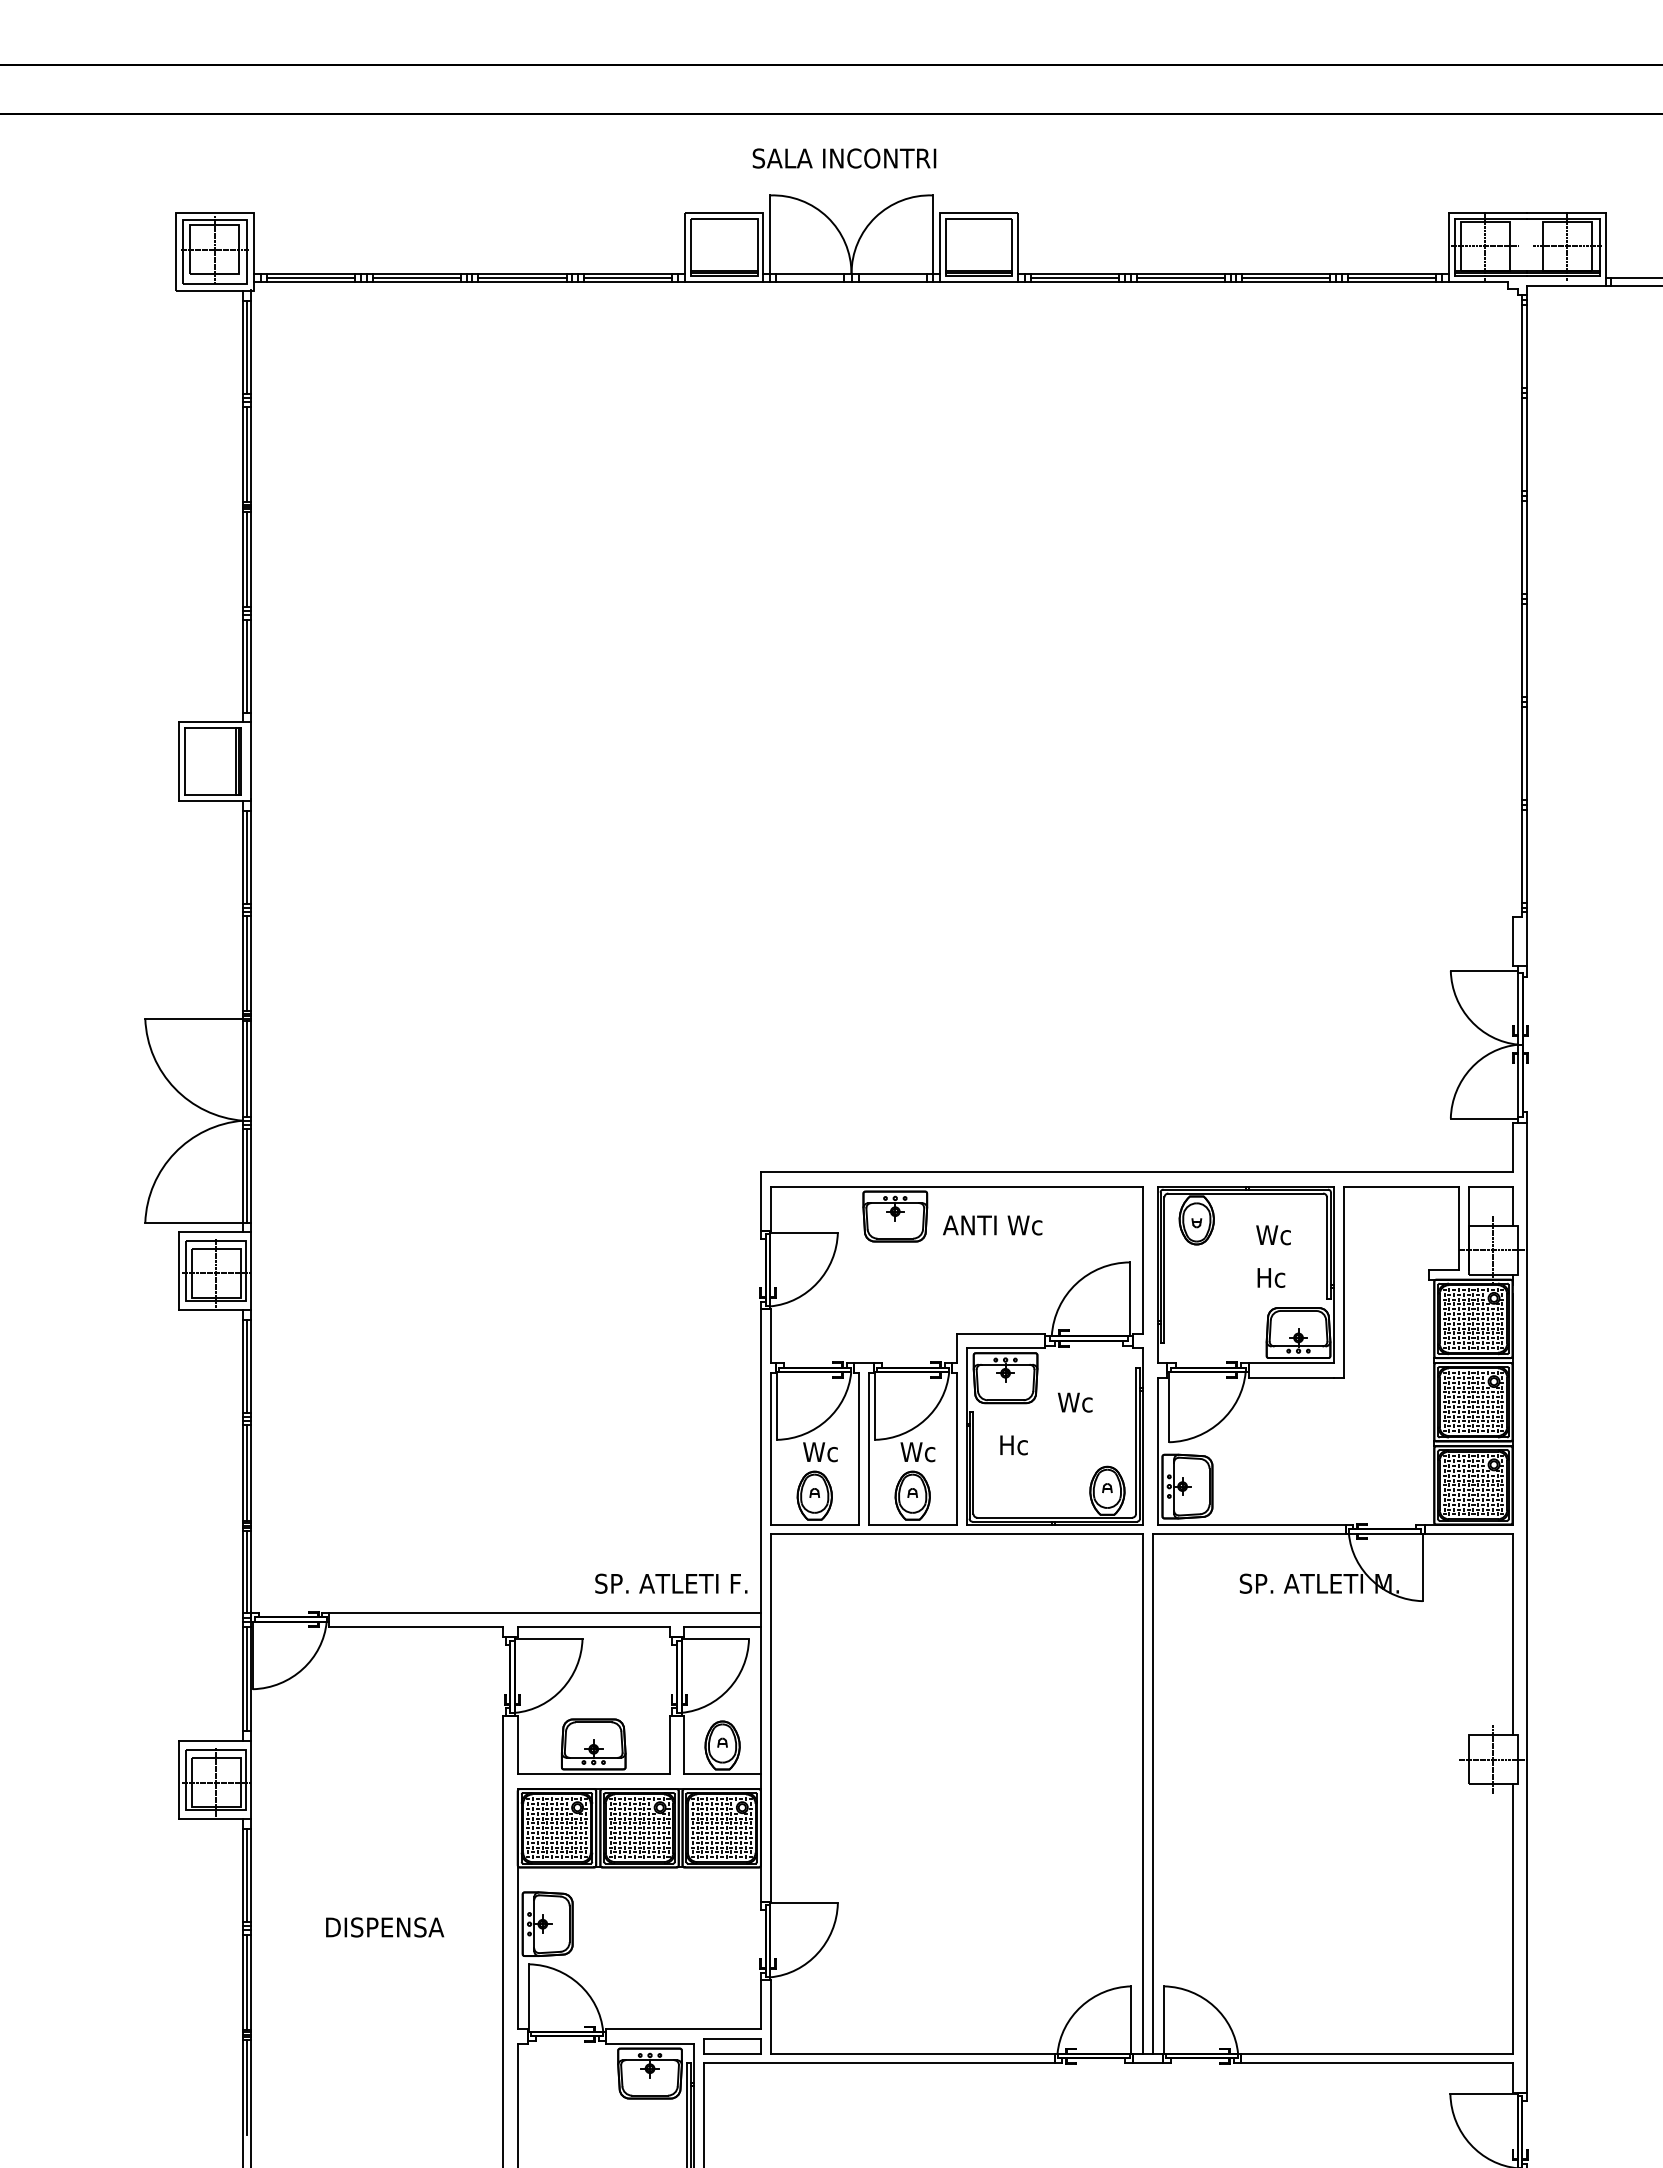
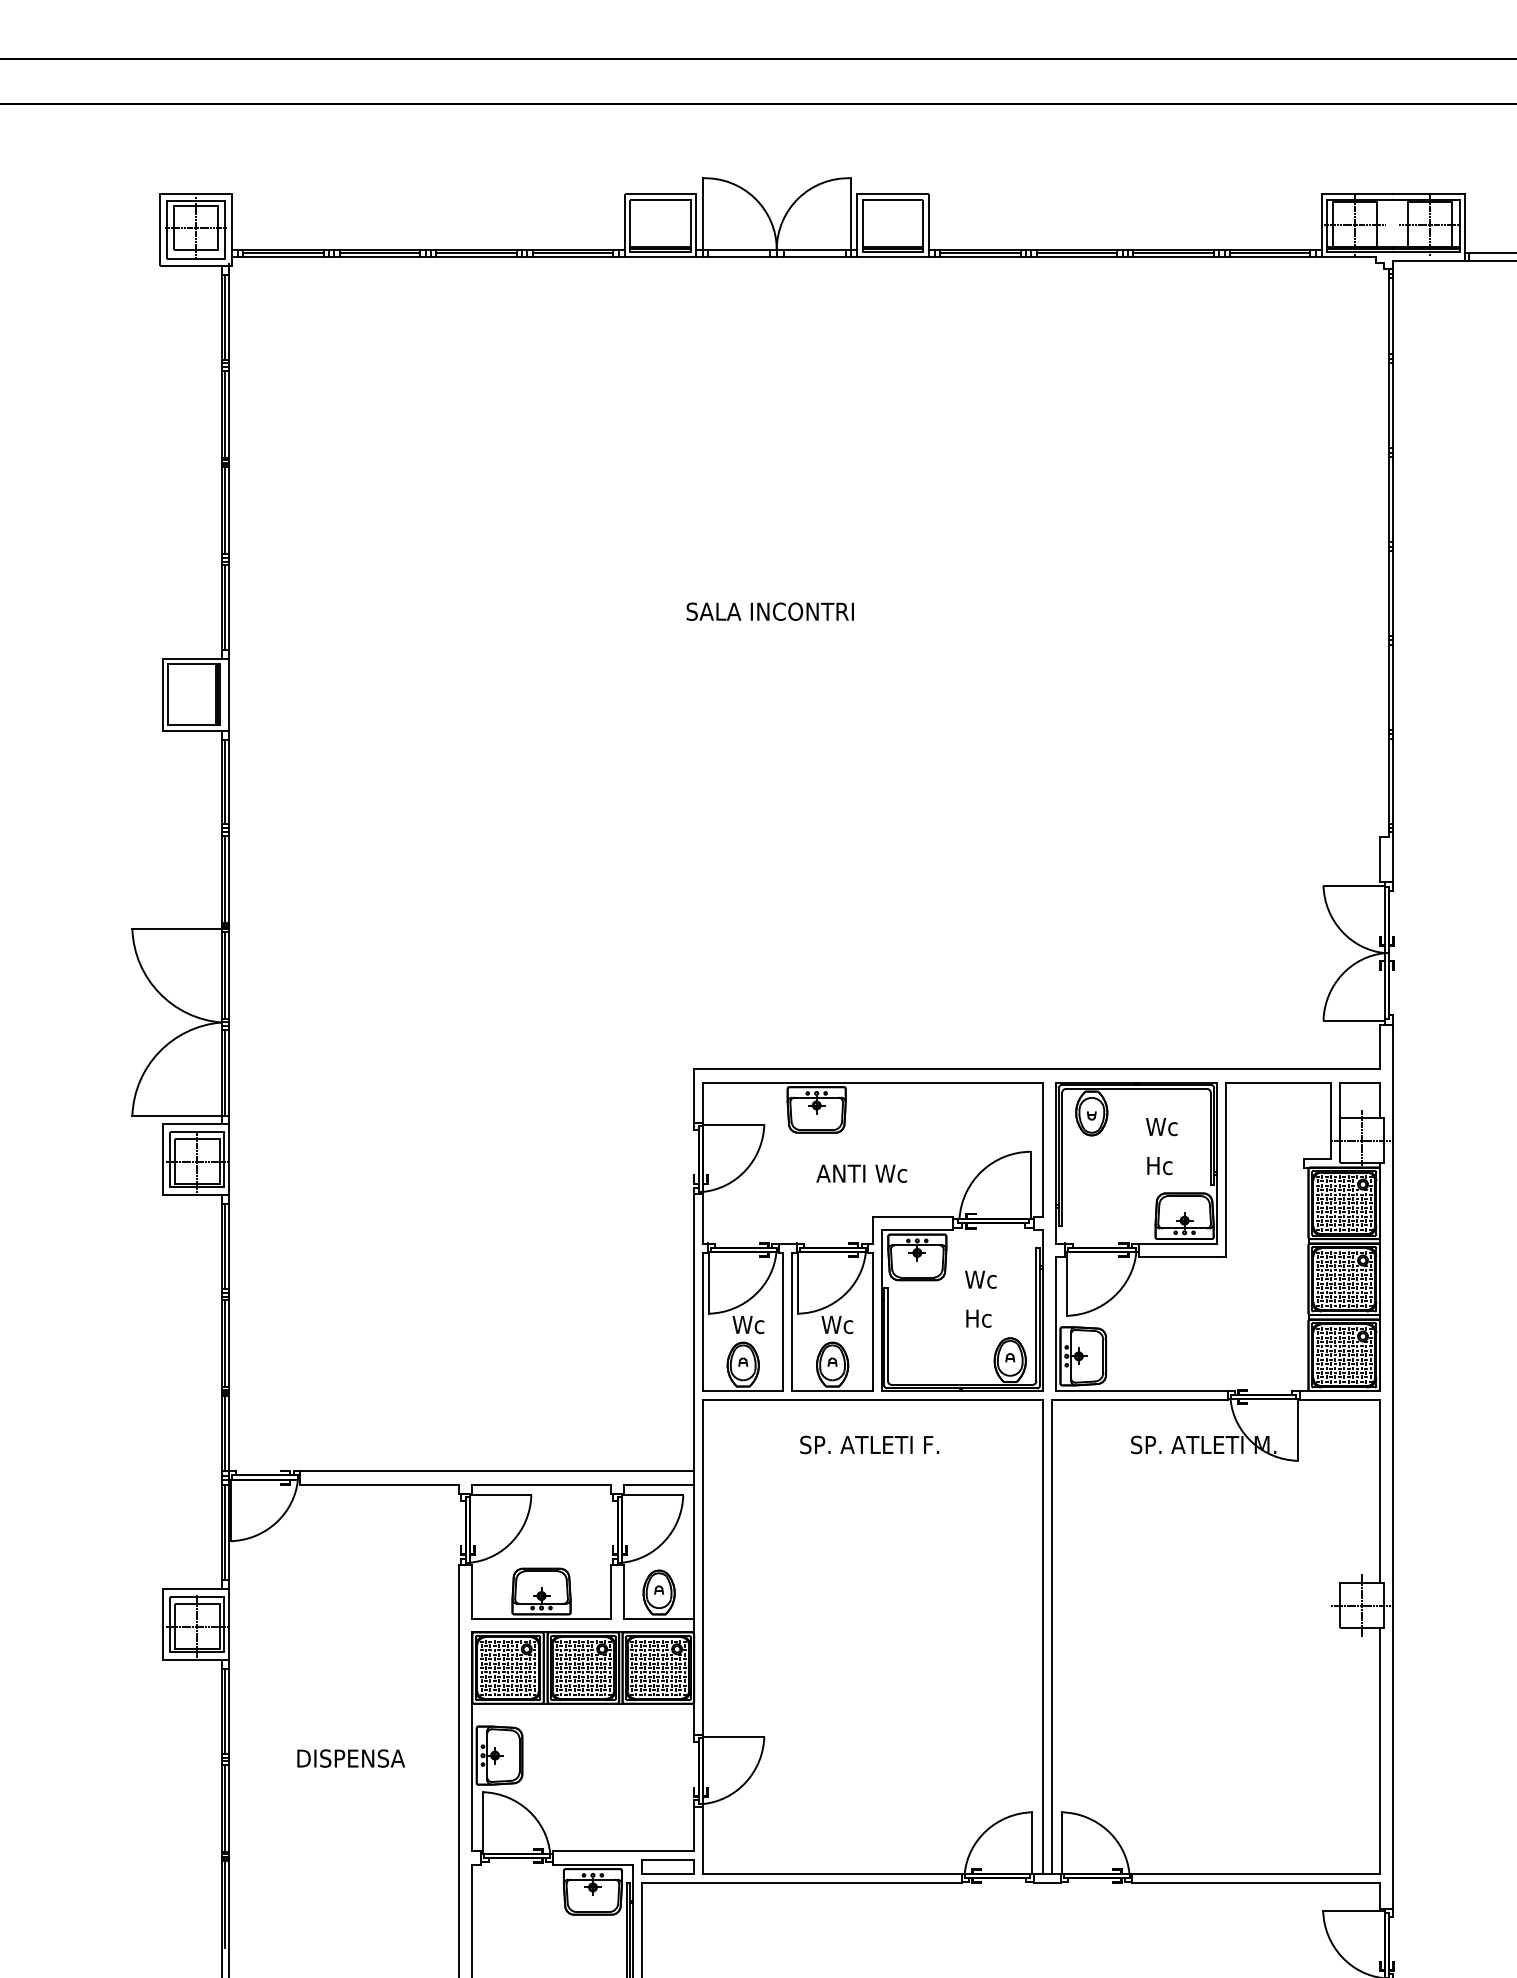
text: (844, 158) -> (770, 611), moved
text: (992, 1225) -> (861, 1173), moved
text: (1013, 1445) -> (978, 1318), moved
text: (671, 1583) -> (869, 1444), moved

